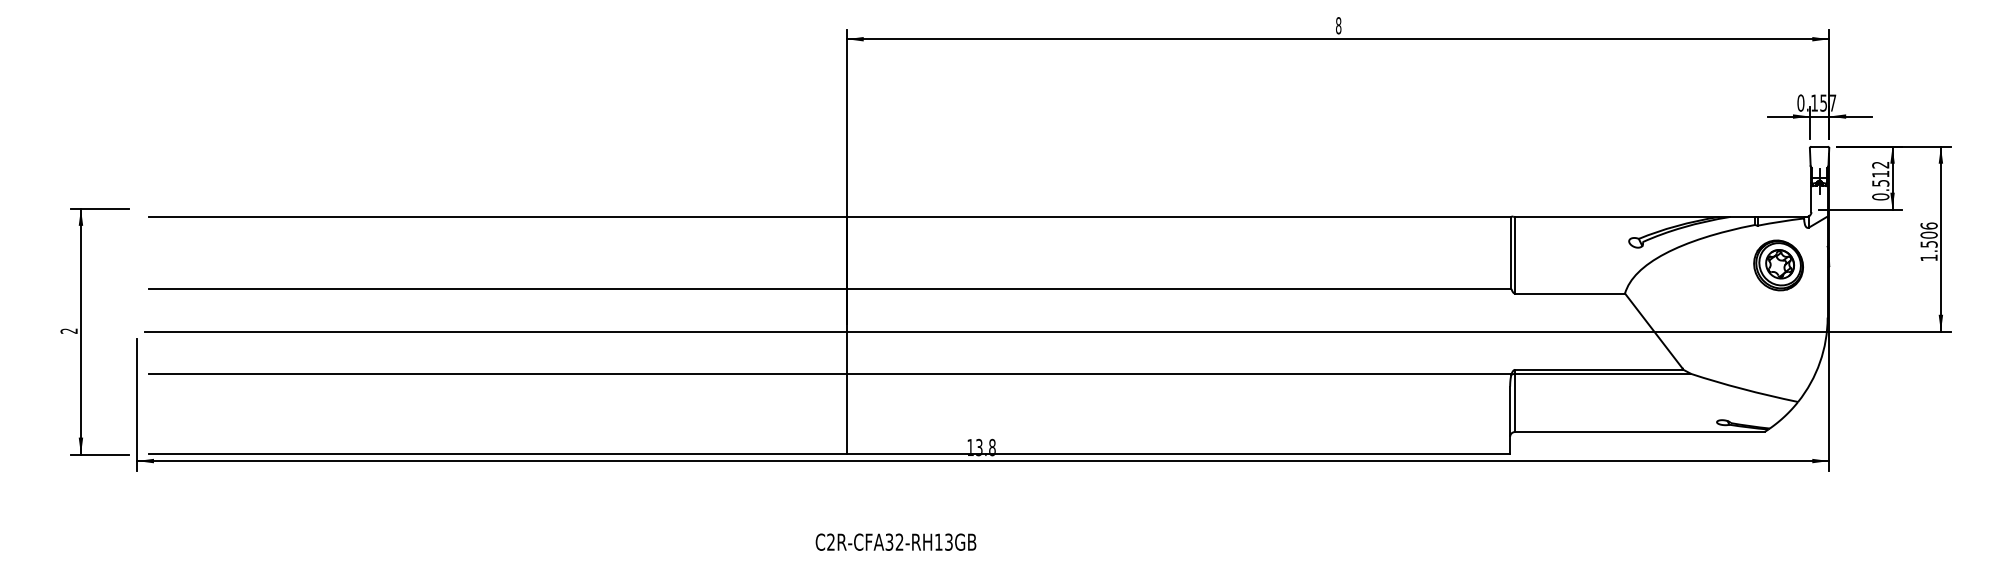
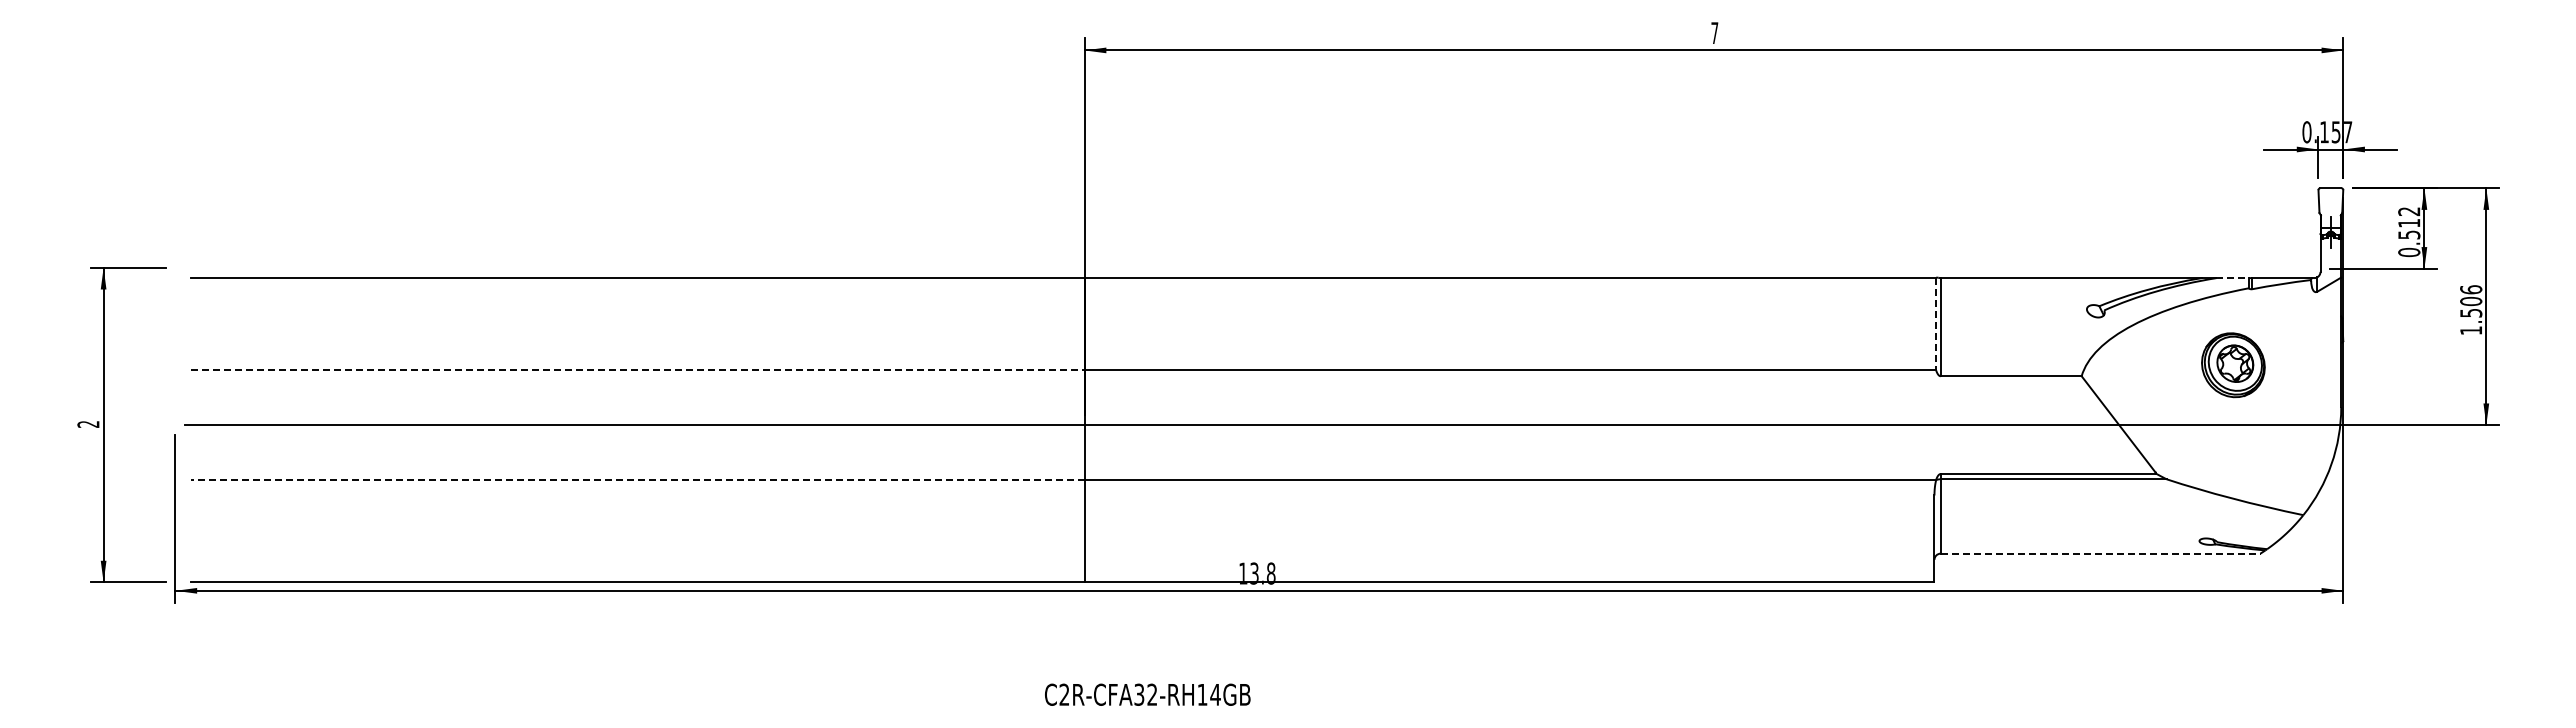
text: (1338, 26) -> (1714, 33), 8 -> 7
line: (1743, 217) -> (2233, 278), solid -> dashed
line: (1511, 253) -> (1936, 324), solid -> dashed
part: (1778, 265) -> (2233, 365), moved
line: (497, 289) -> (637, 370), solid -> dashed
line: (497, 374) -> (637, 479), solid -> dashed
line: (1639, 431) -> (2100, 553), solid -> dashed
text: (948, 541) -> (1215, 694), C2R-CFA32-RH13GB -> C2R-CFA32-RH14GB

